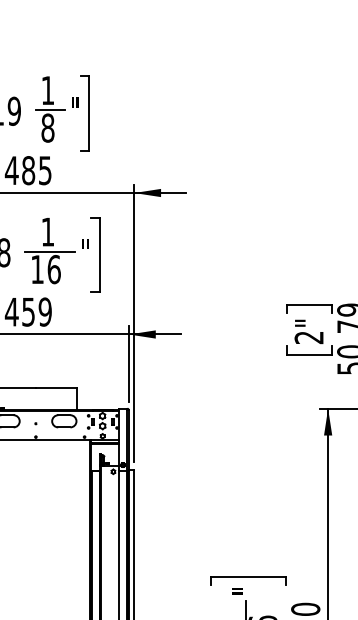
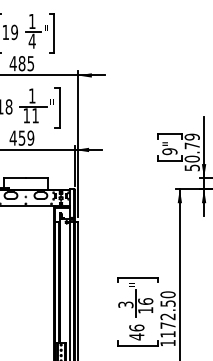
text: (46, 126) -> (31, 40), 8 -> 4
text: (54, 269) -> (35, 115), 16 -> 11
text: (308, 337) -> (169, 151), 2" -> 9"

